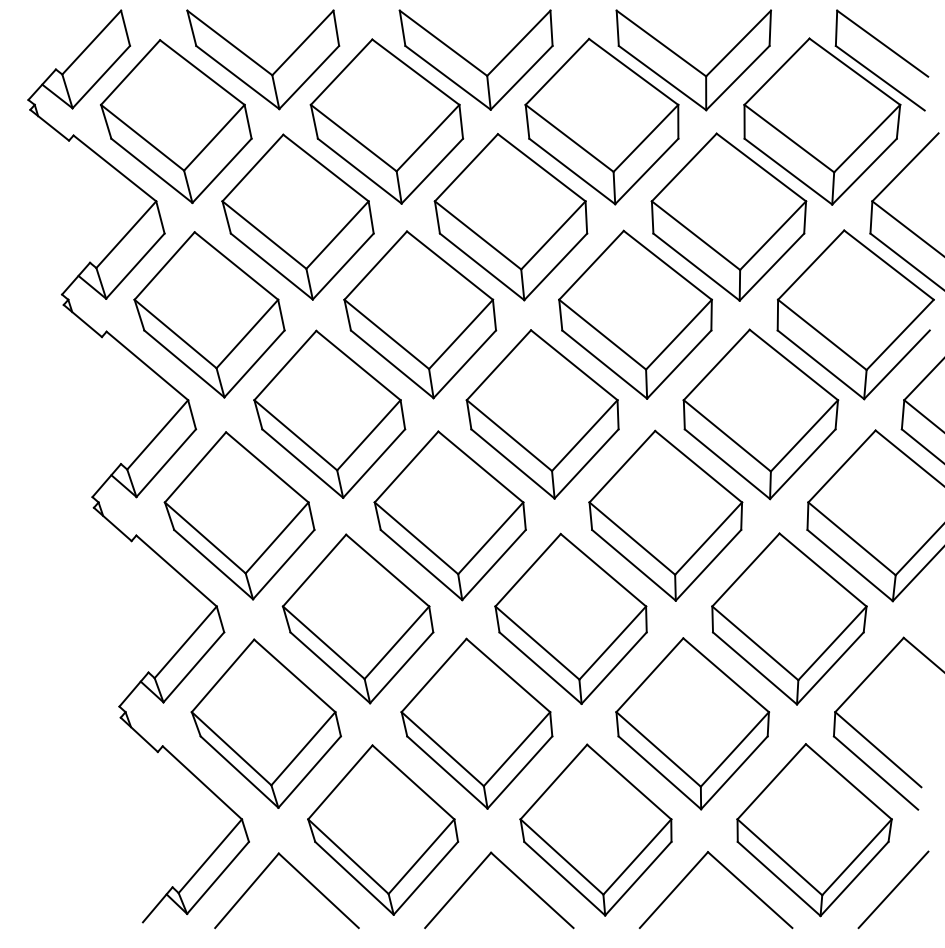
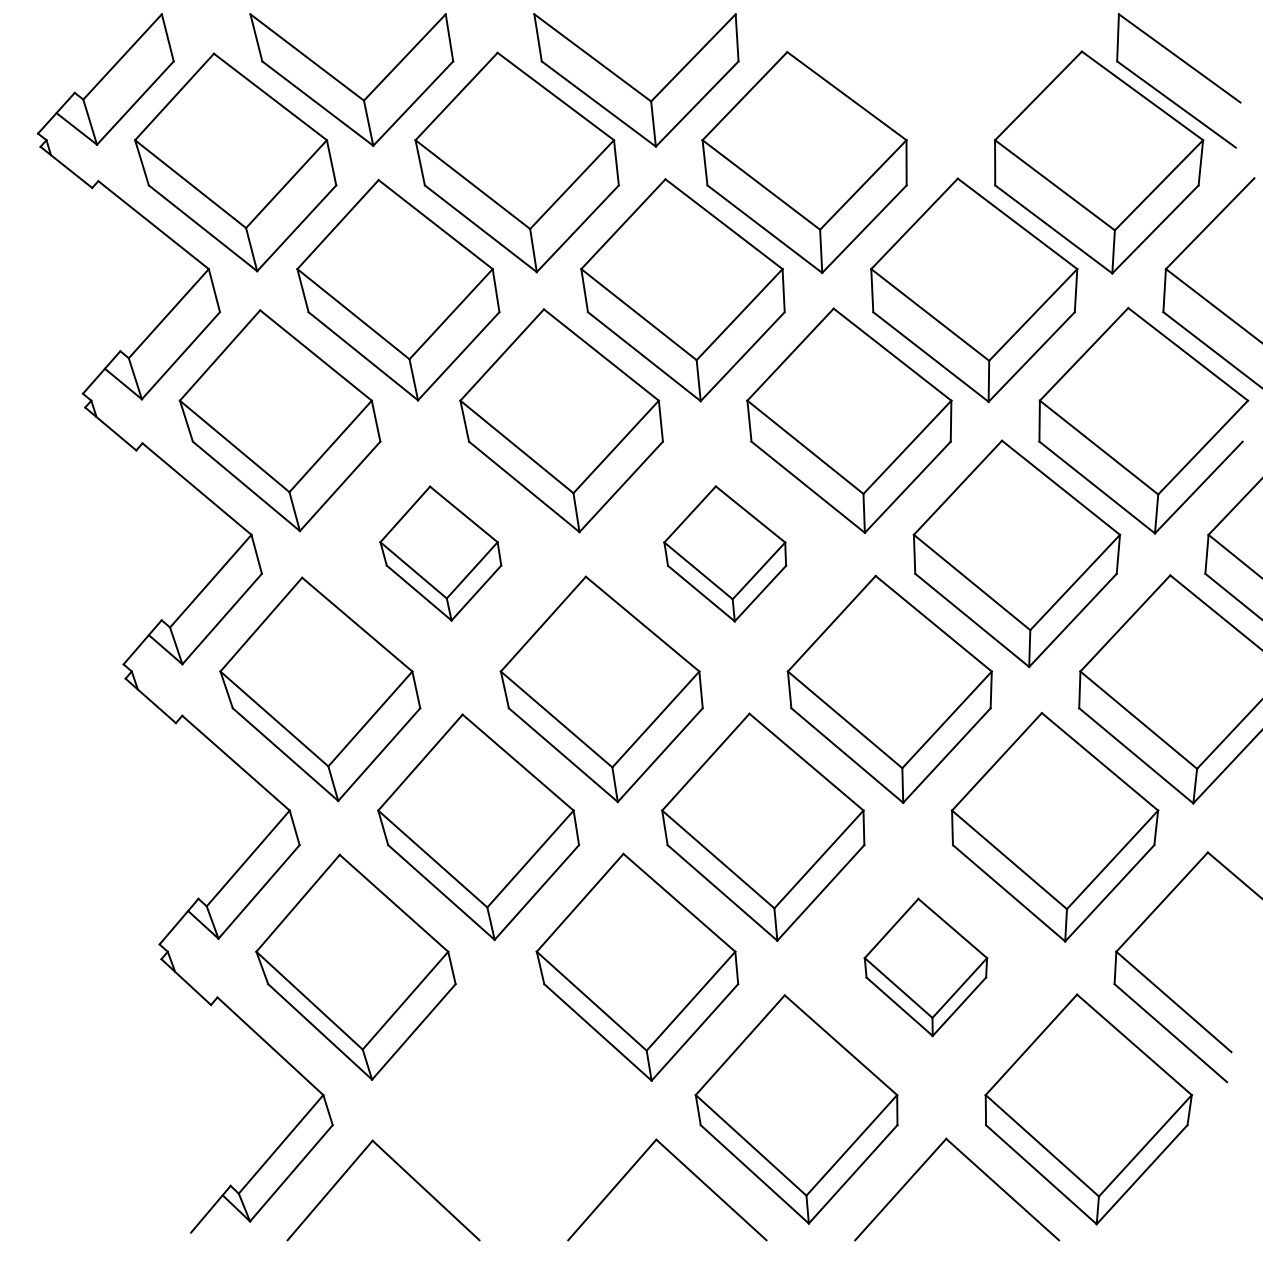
part: (693, 60) -> (926, 80), removed
part: (329, 413) -> (440, 552), size x0.6
part: (542, 414) -> (725, 553), size x0.6
part: (692, 723) -> (925, 966), size x0.6
part: (383, 829) -> (512, 1108), removed
line: (893, 889) -> (1194, 1188), removed

